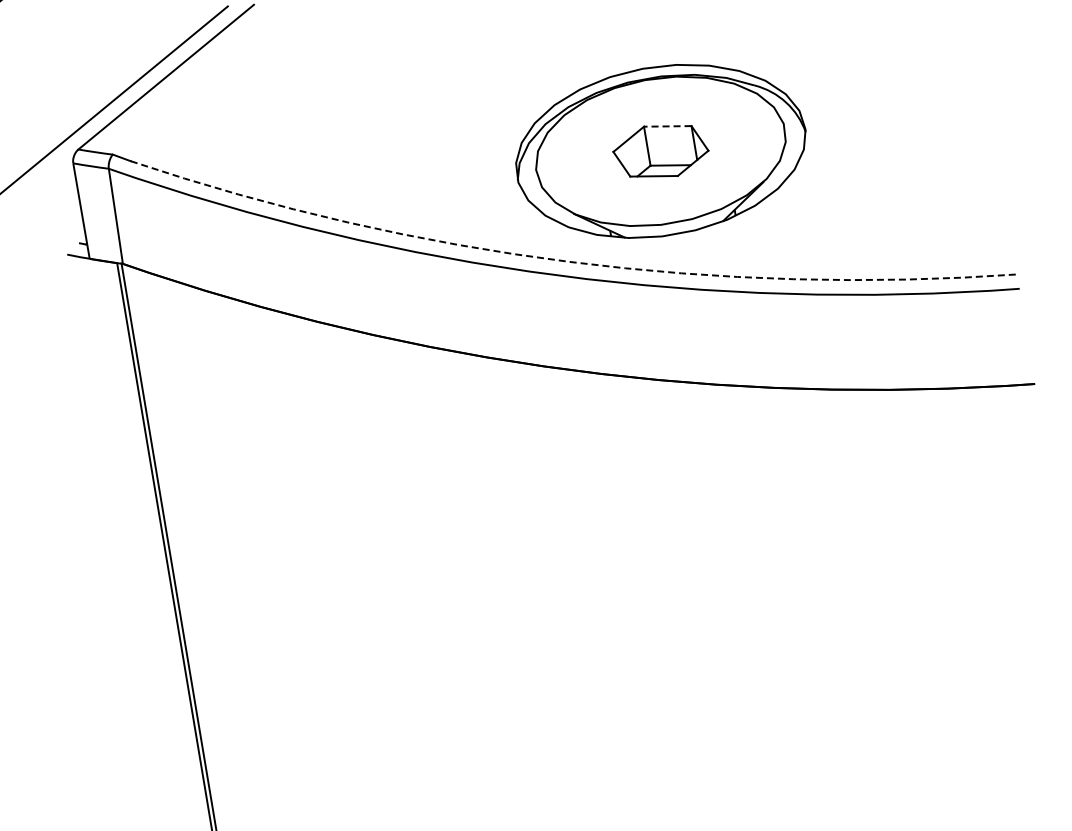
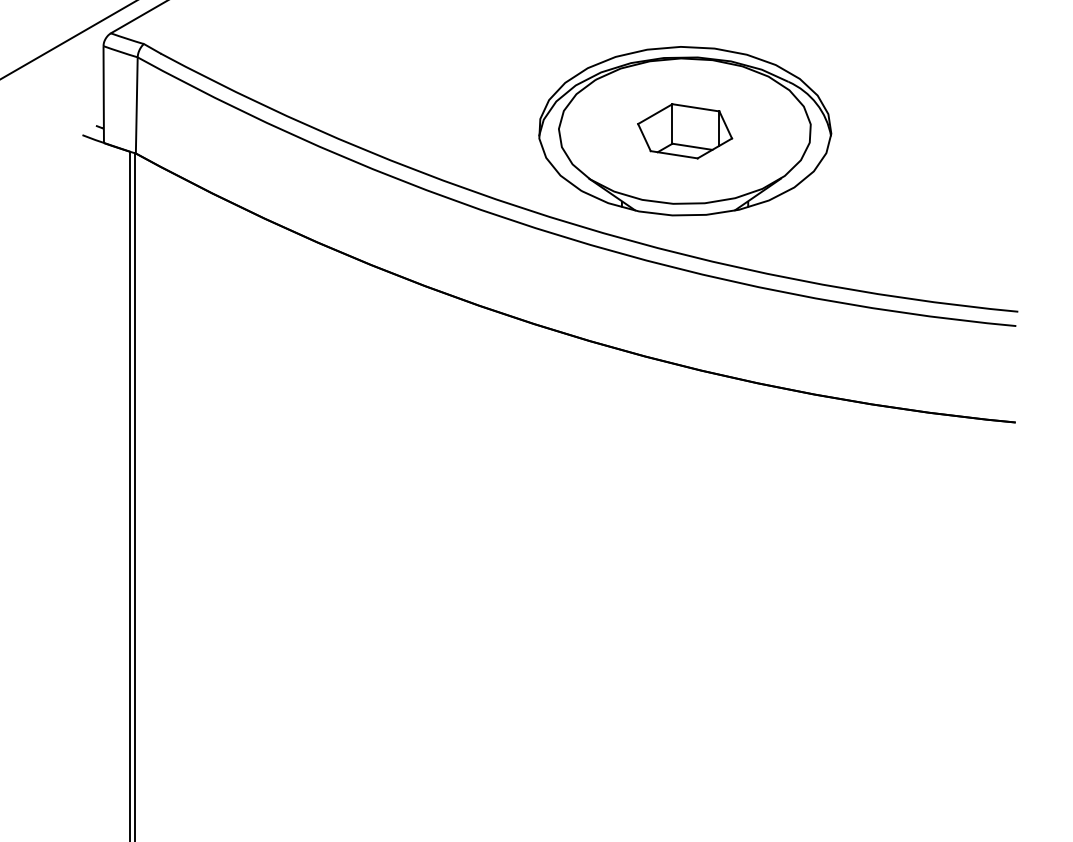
line: (667, 126) -> (695, 107), dashed -> solid
arc: (569, 262) -> (576, 225), dashed -> solid

